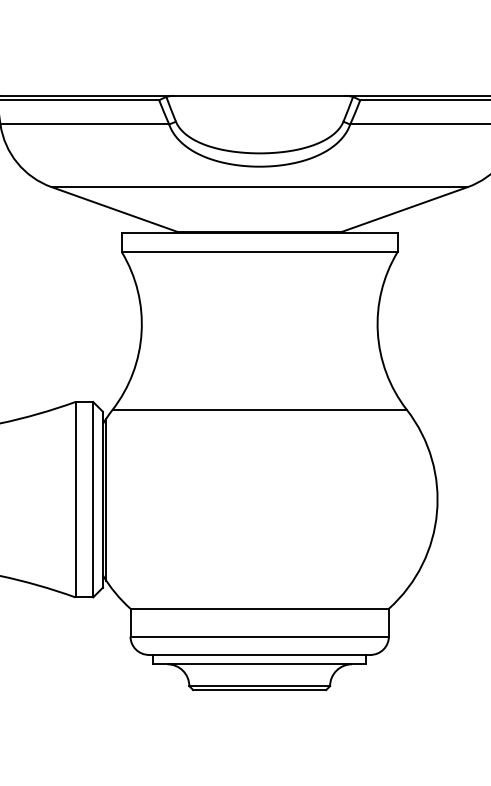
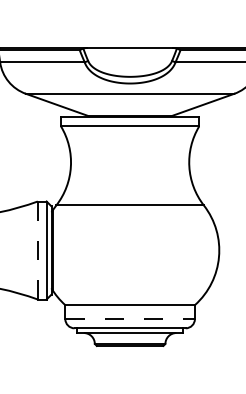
line: (74, 499) -> (37, 250), solid -> dashed
line: (260, 637) -> (130, 319), solid -> dashed

